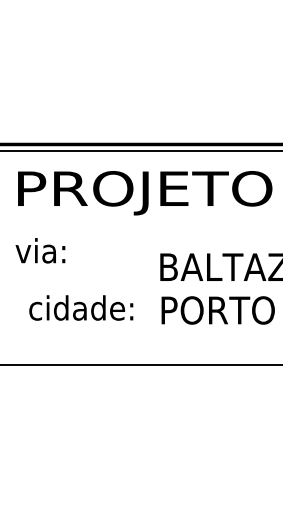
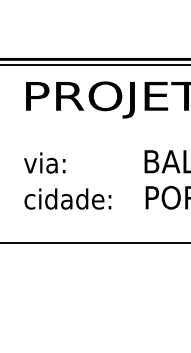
text: (40, 250) -> (44, 162), moved
text: (81, 307) -> (68, 198), moved

